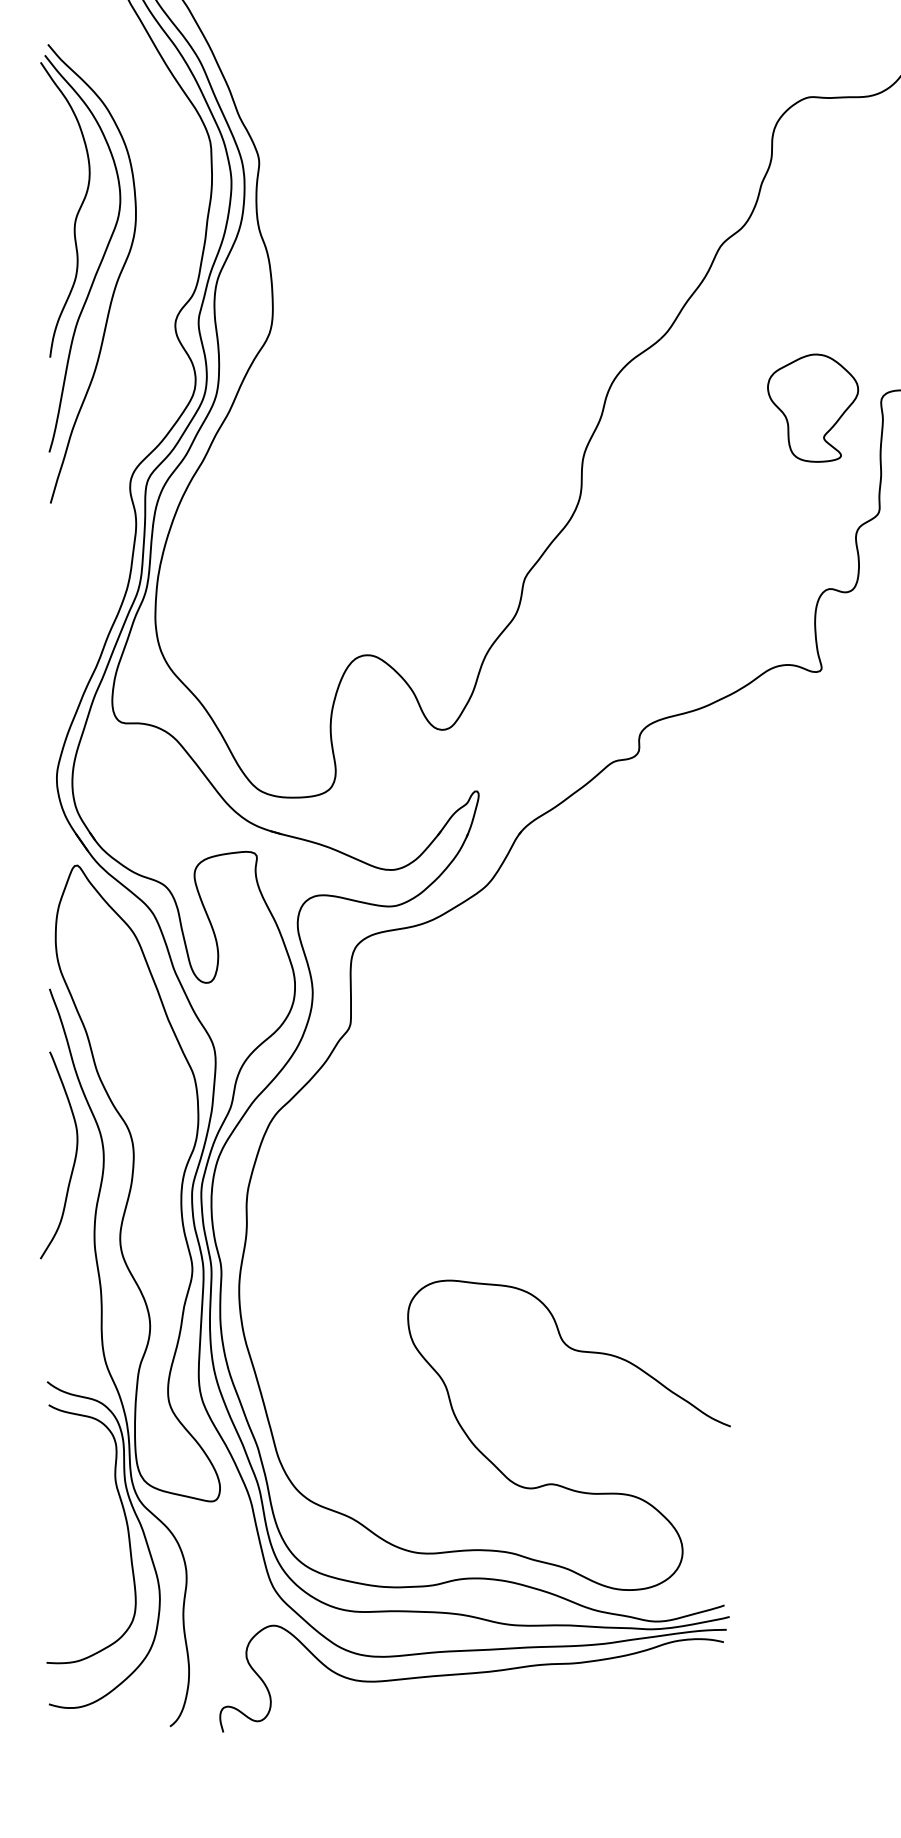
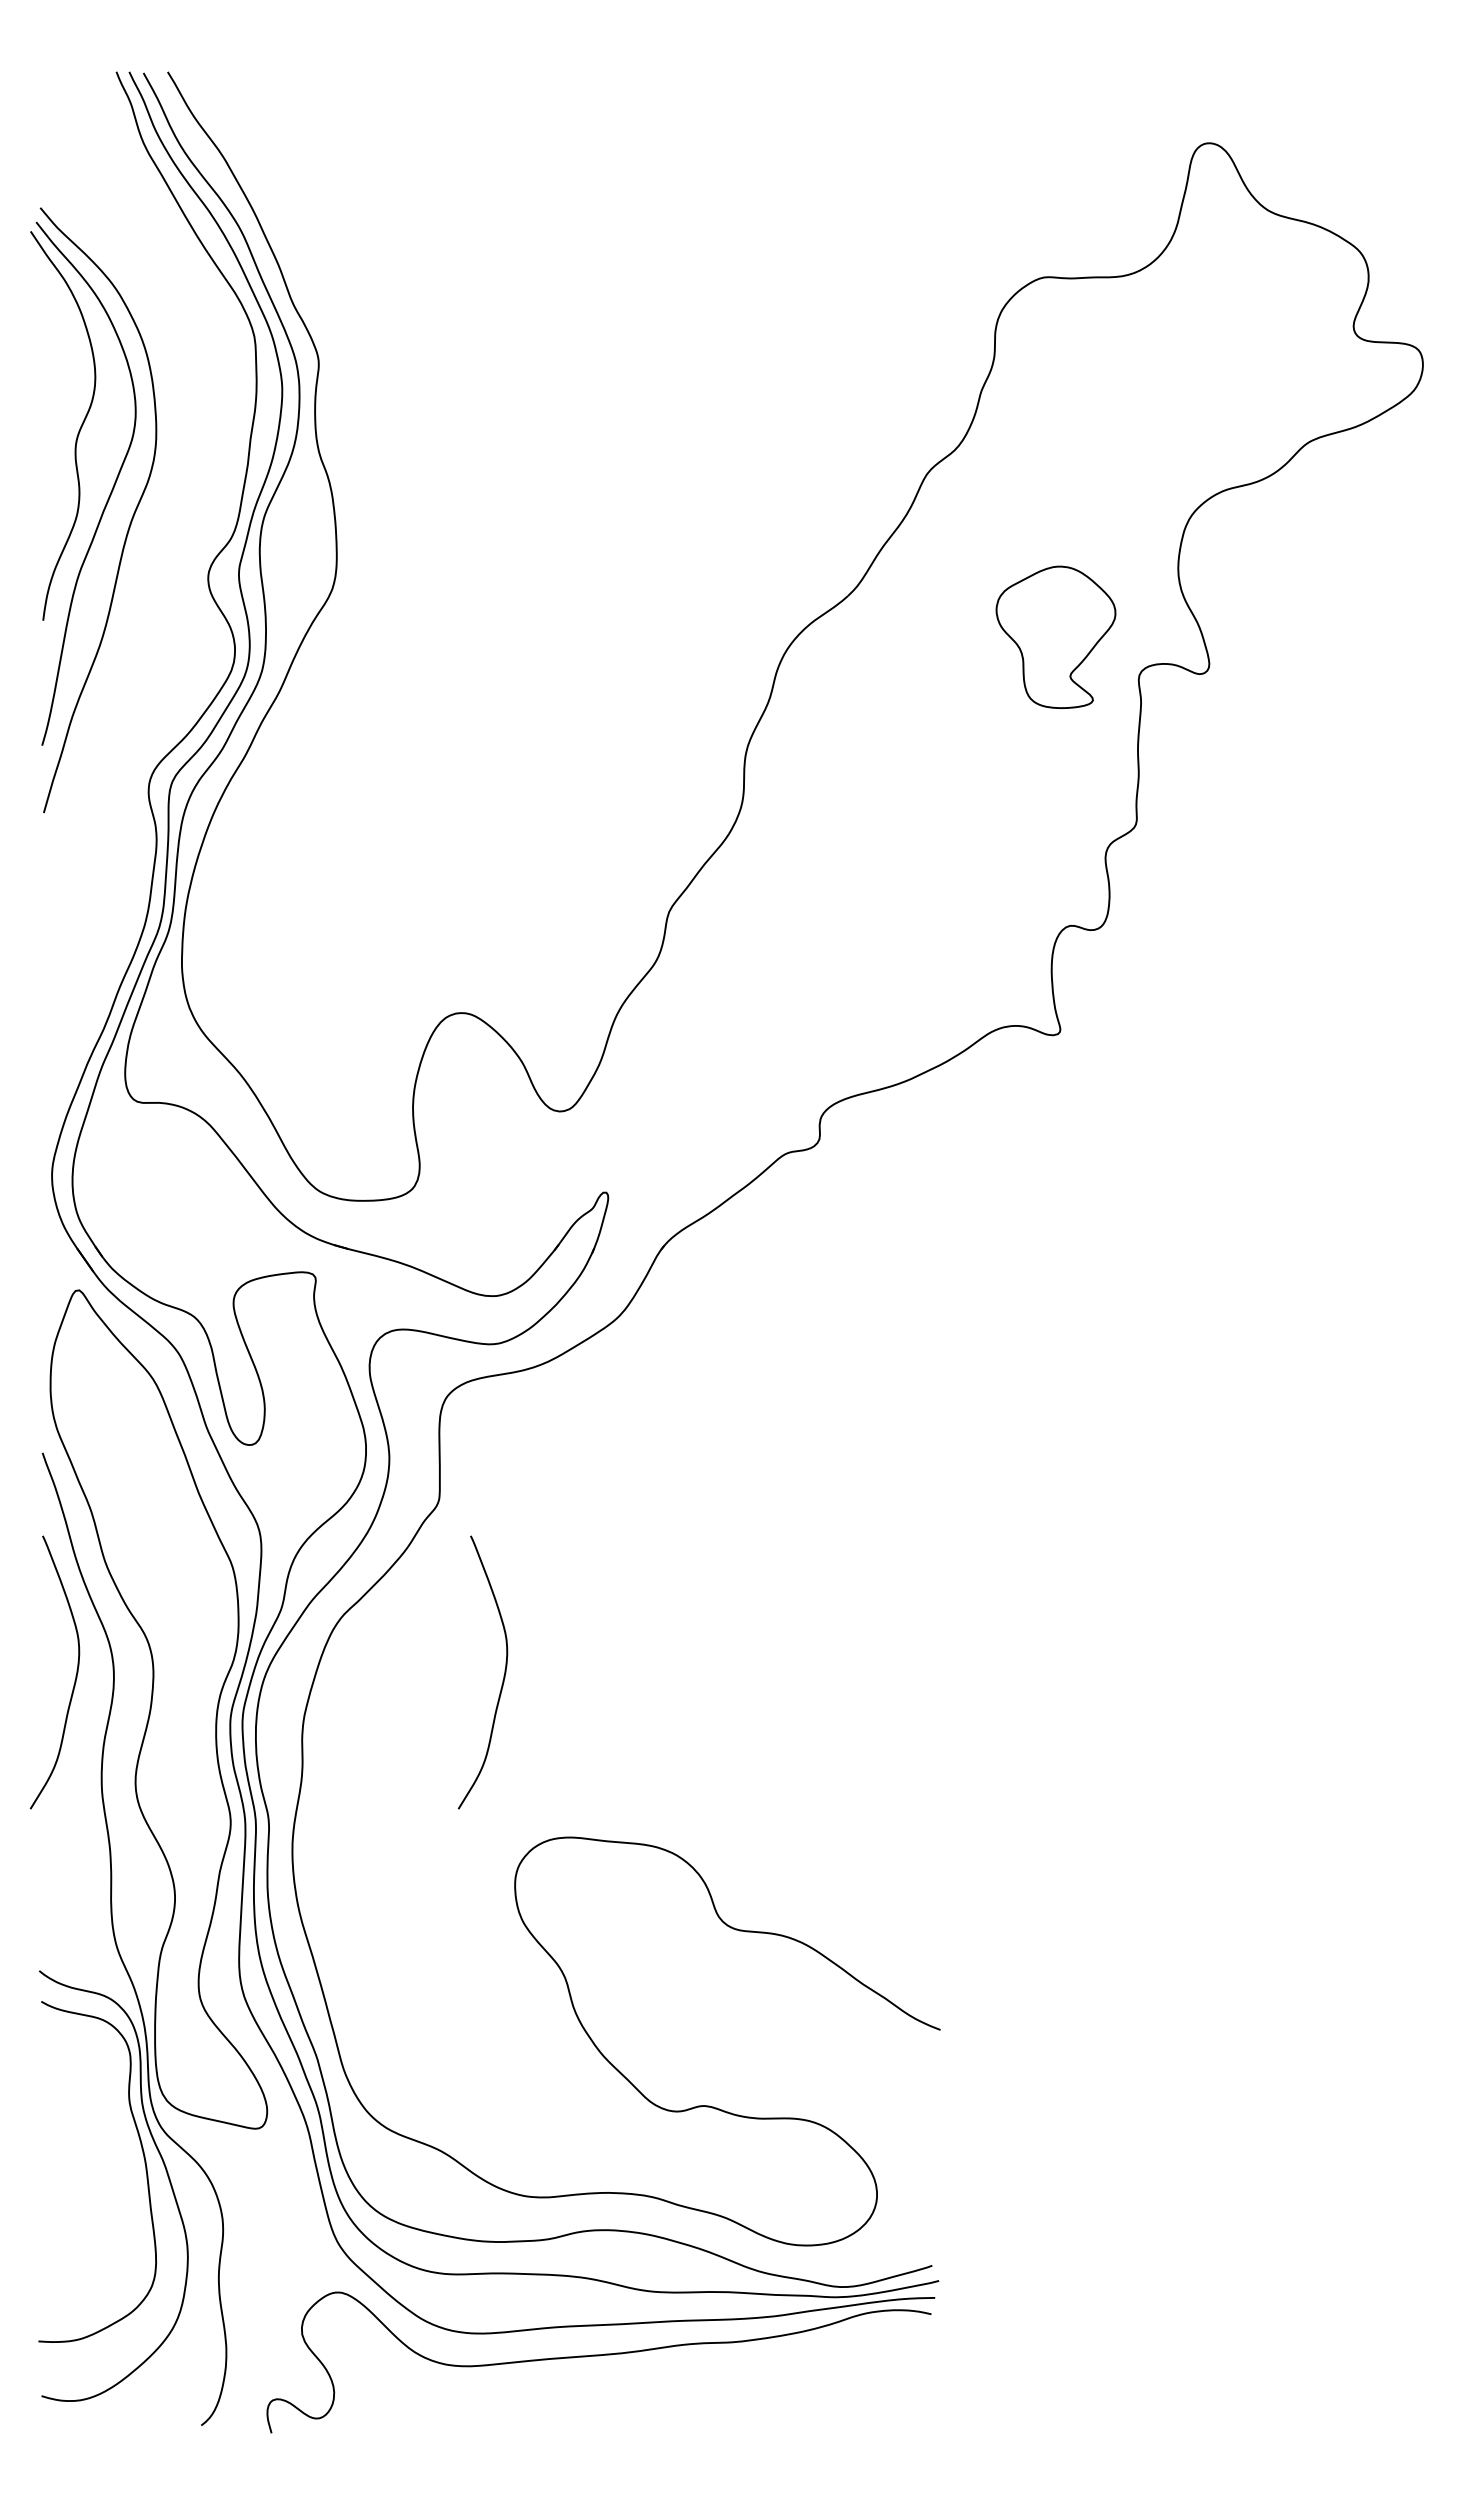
part: (812, 407) -> (1055, 636), moved
curve: (399, 1157) -> (503, 1675), added

